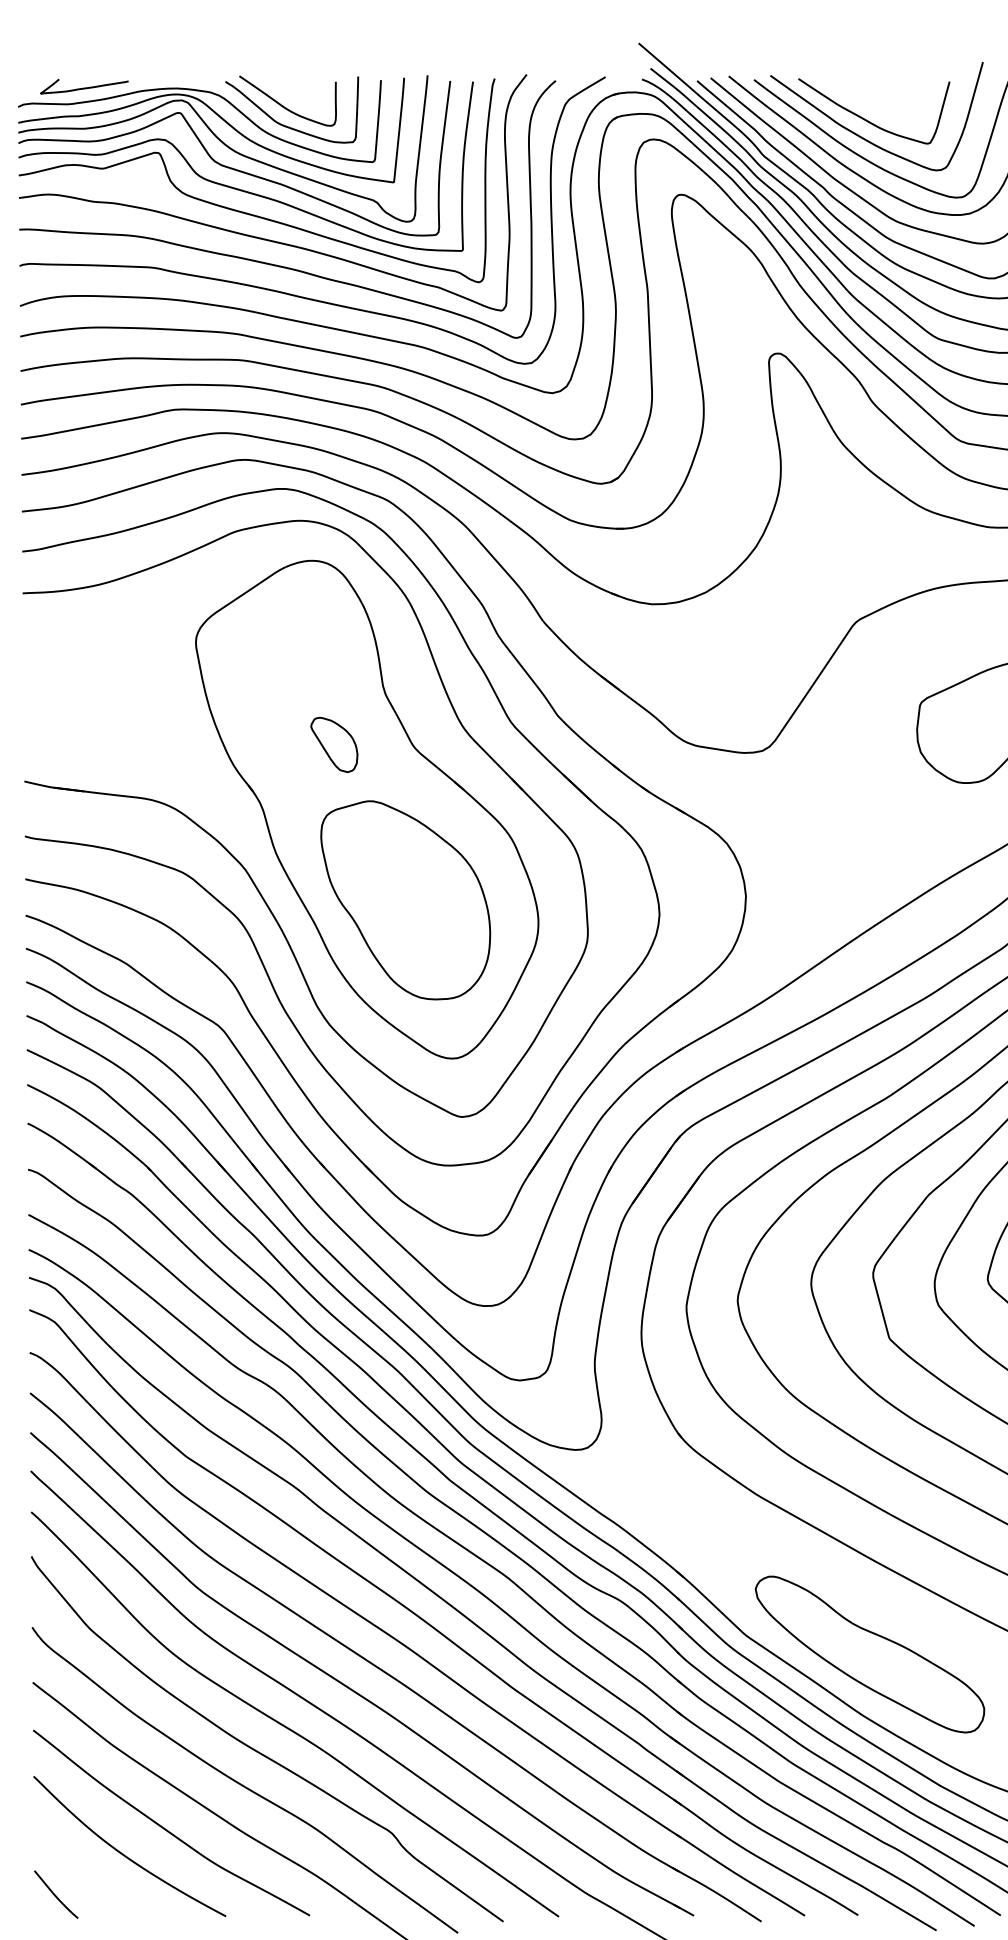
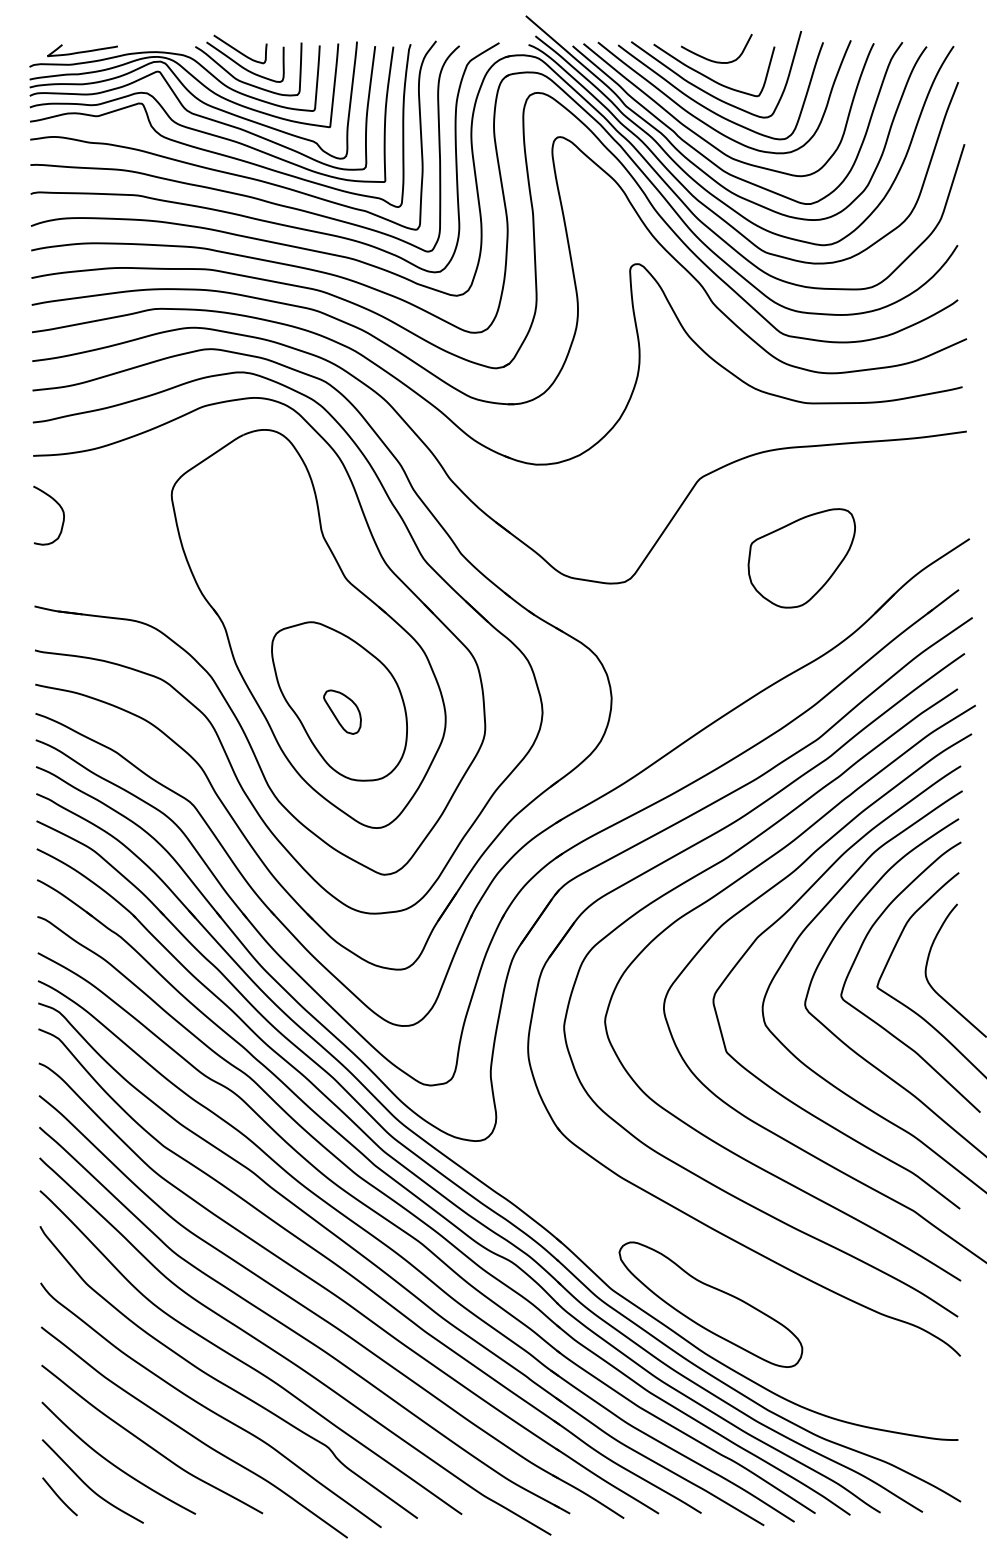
curve: (281, 87) -> (240, 51), added
curve: (874, 98) -> (714, 60), added
curve: (56, 659) -> (60, 508), added
part: (334, 744) -> (342, 711), moved
curve: (91, 1880) -> (88, 1485), added

